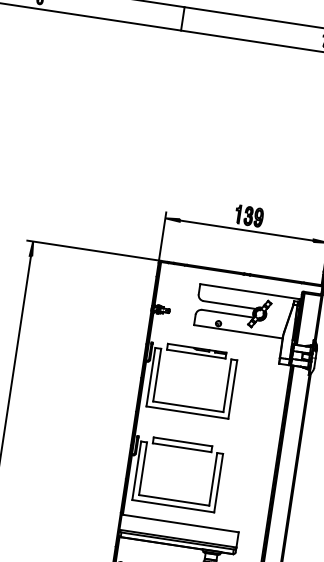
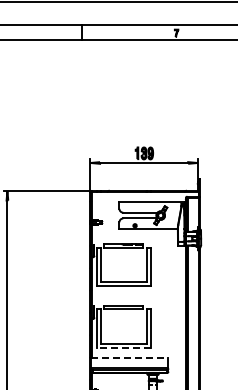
line: (172, 506) -> (123, 348), solid -> dashed
line: (179, 523) -> (129, 358), solid -> dashed

